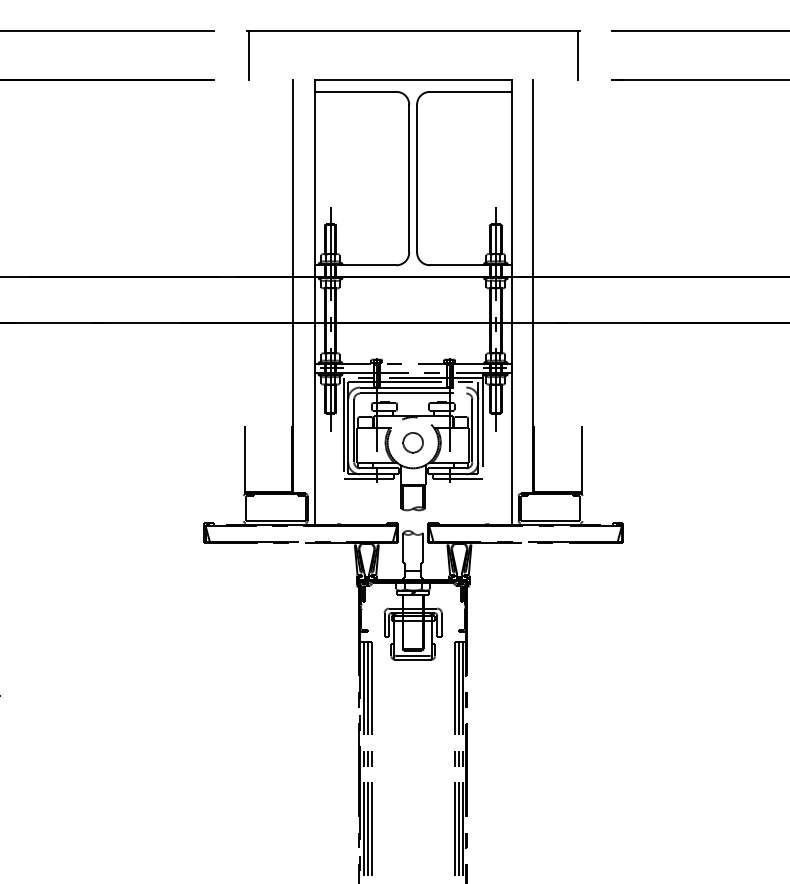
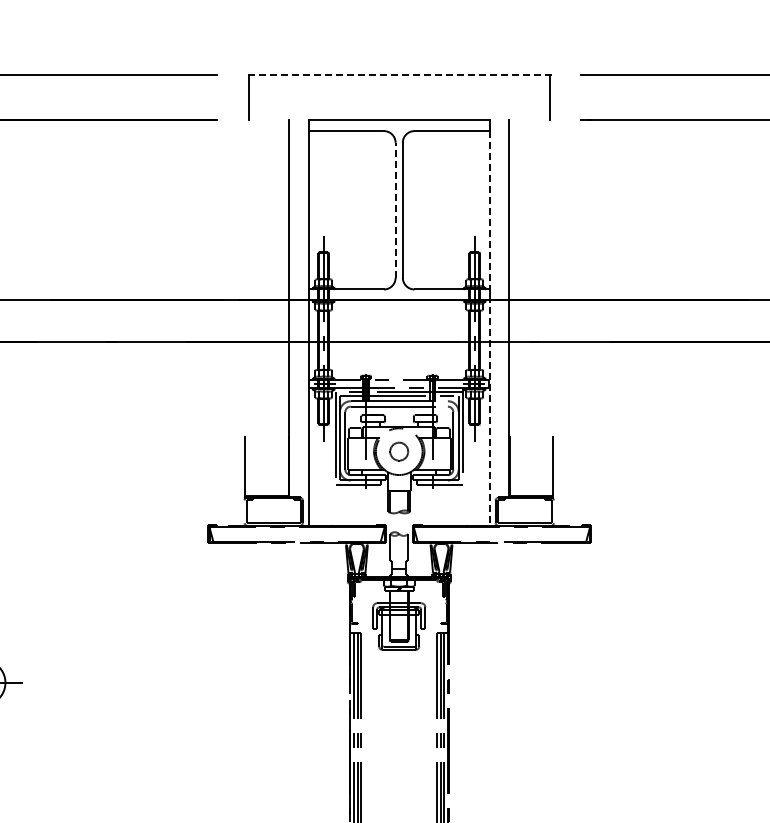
line: (412, 31) -> (398, 75), solid -> dashed
line: (409, 178) -> (395, 210), solid -> dashed
line: (511, 307) -> (489, 328), solid -> dashed

